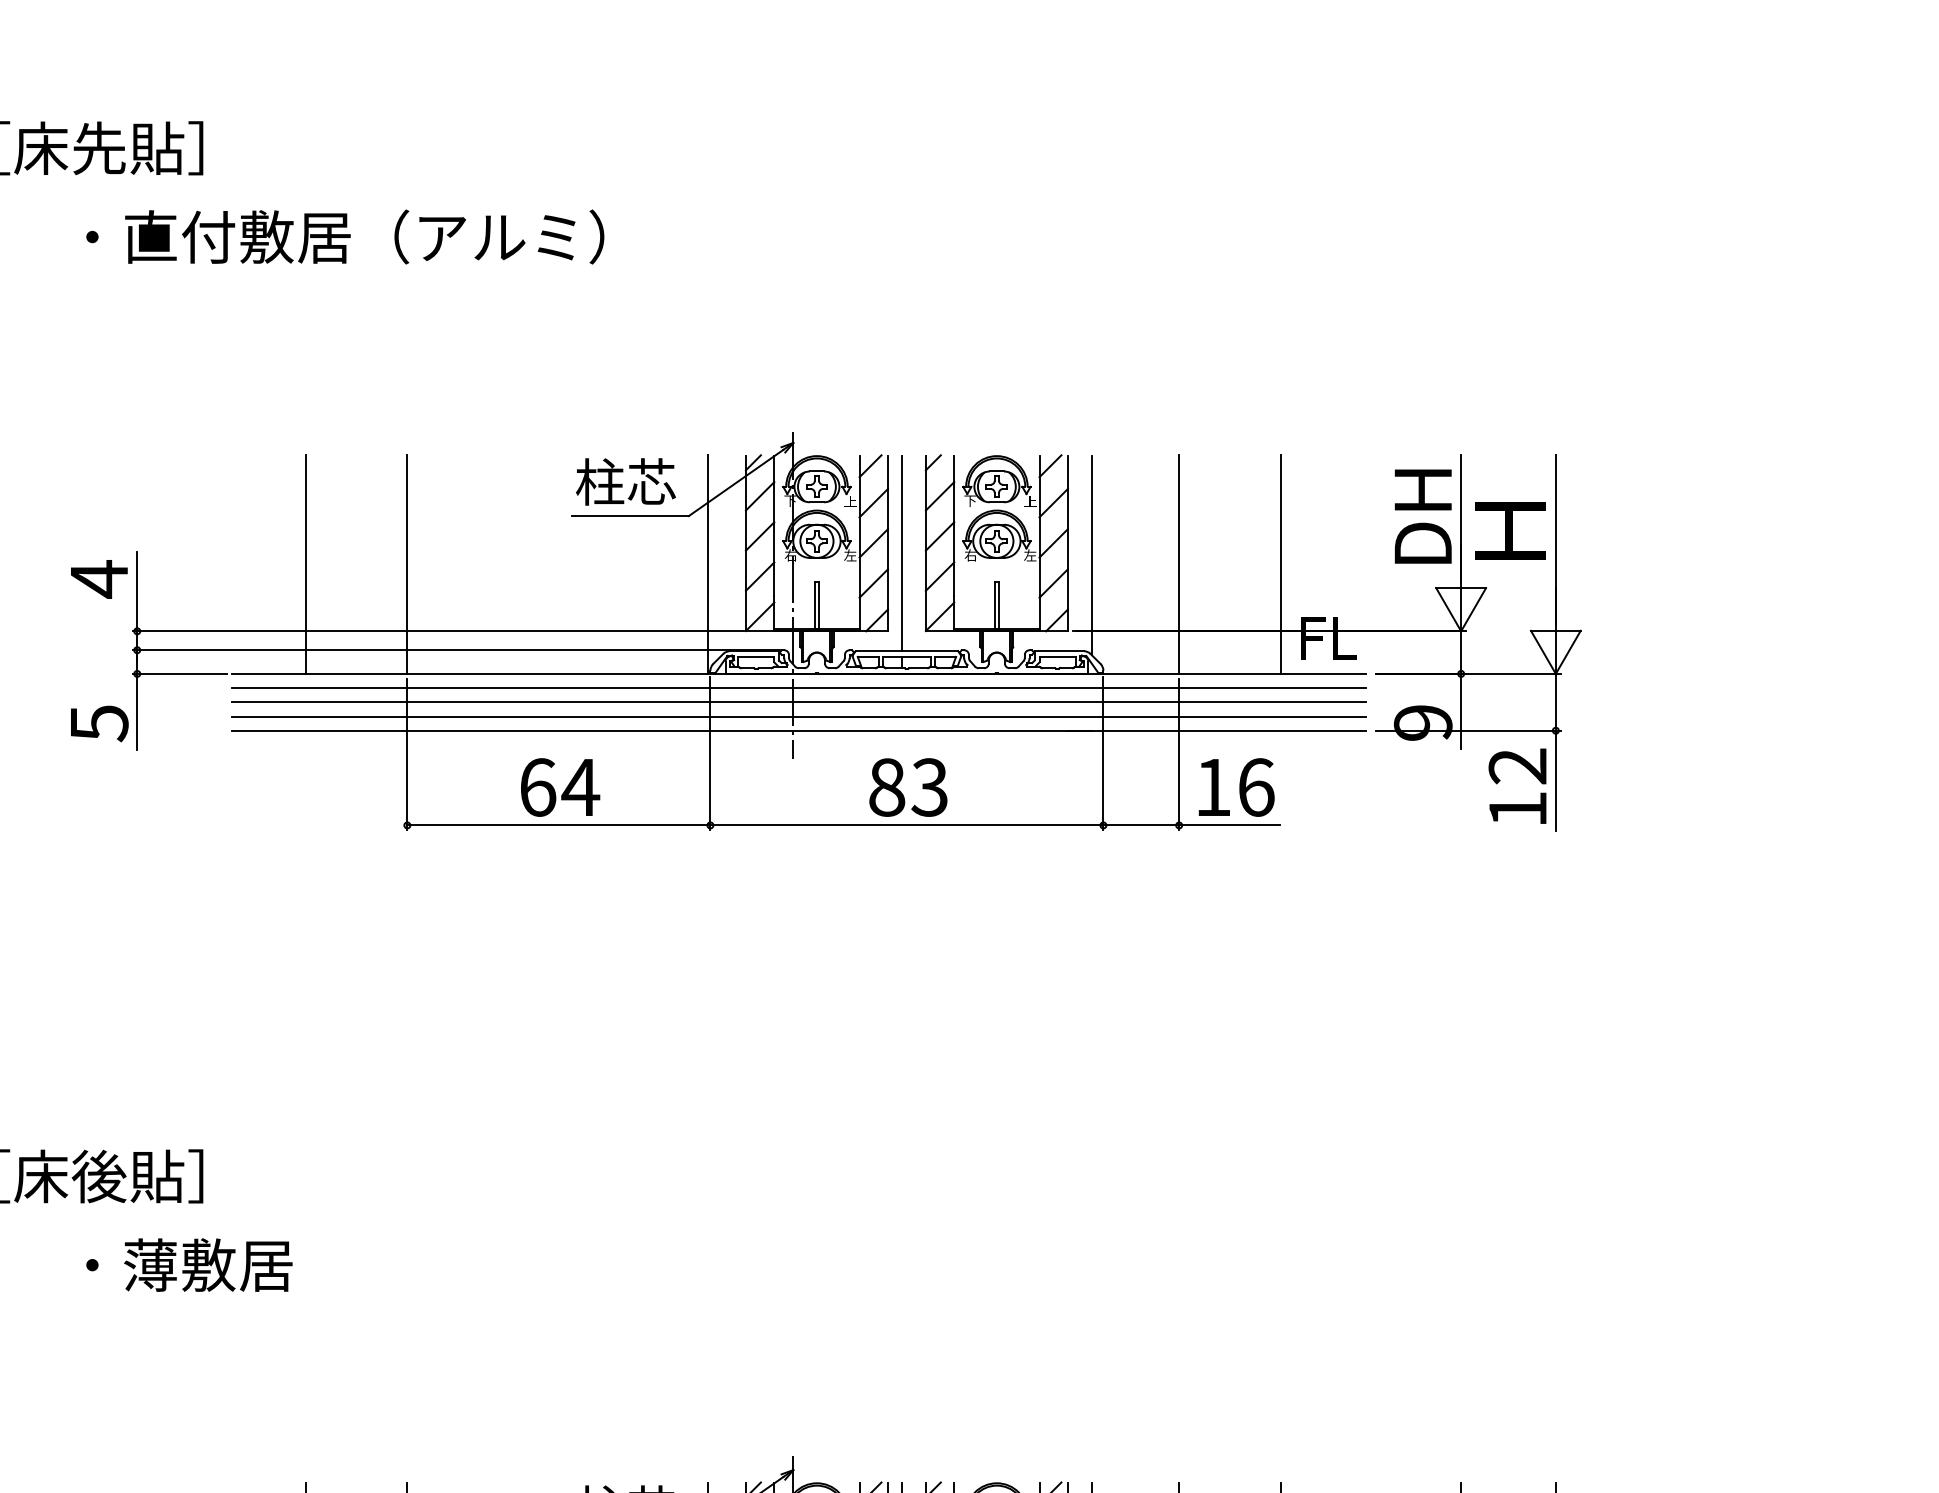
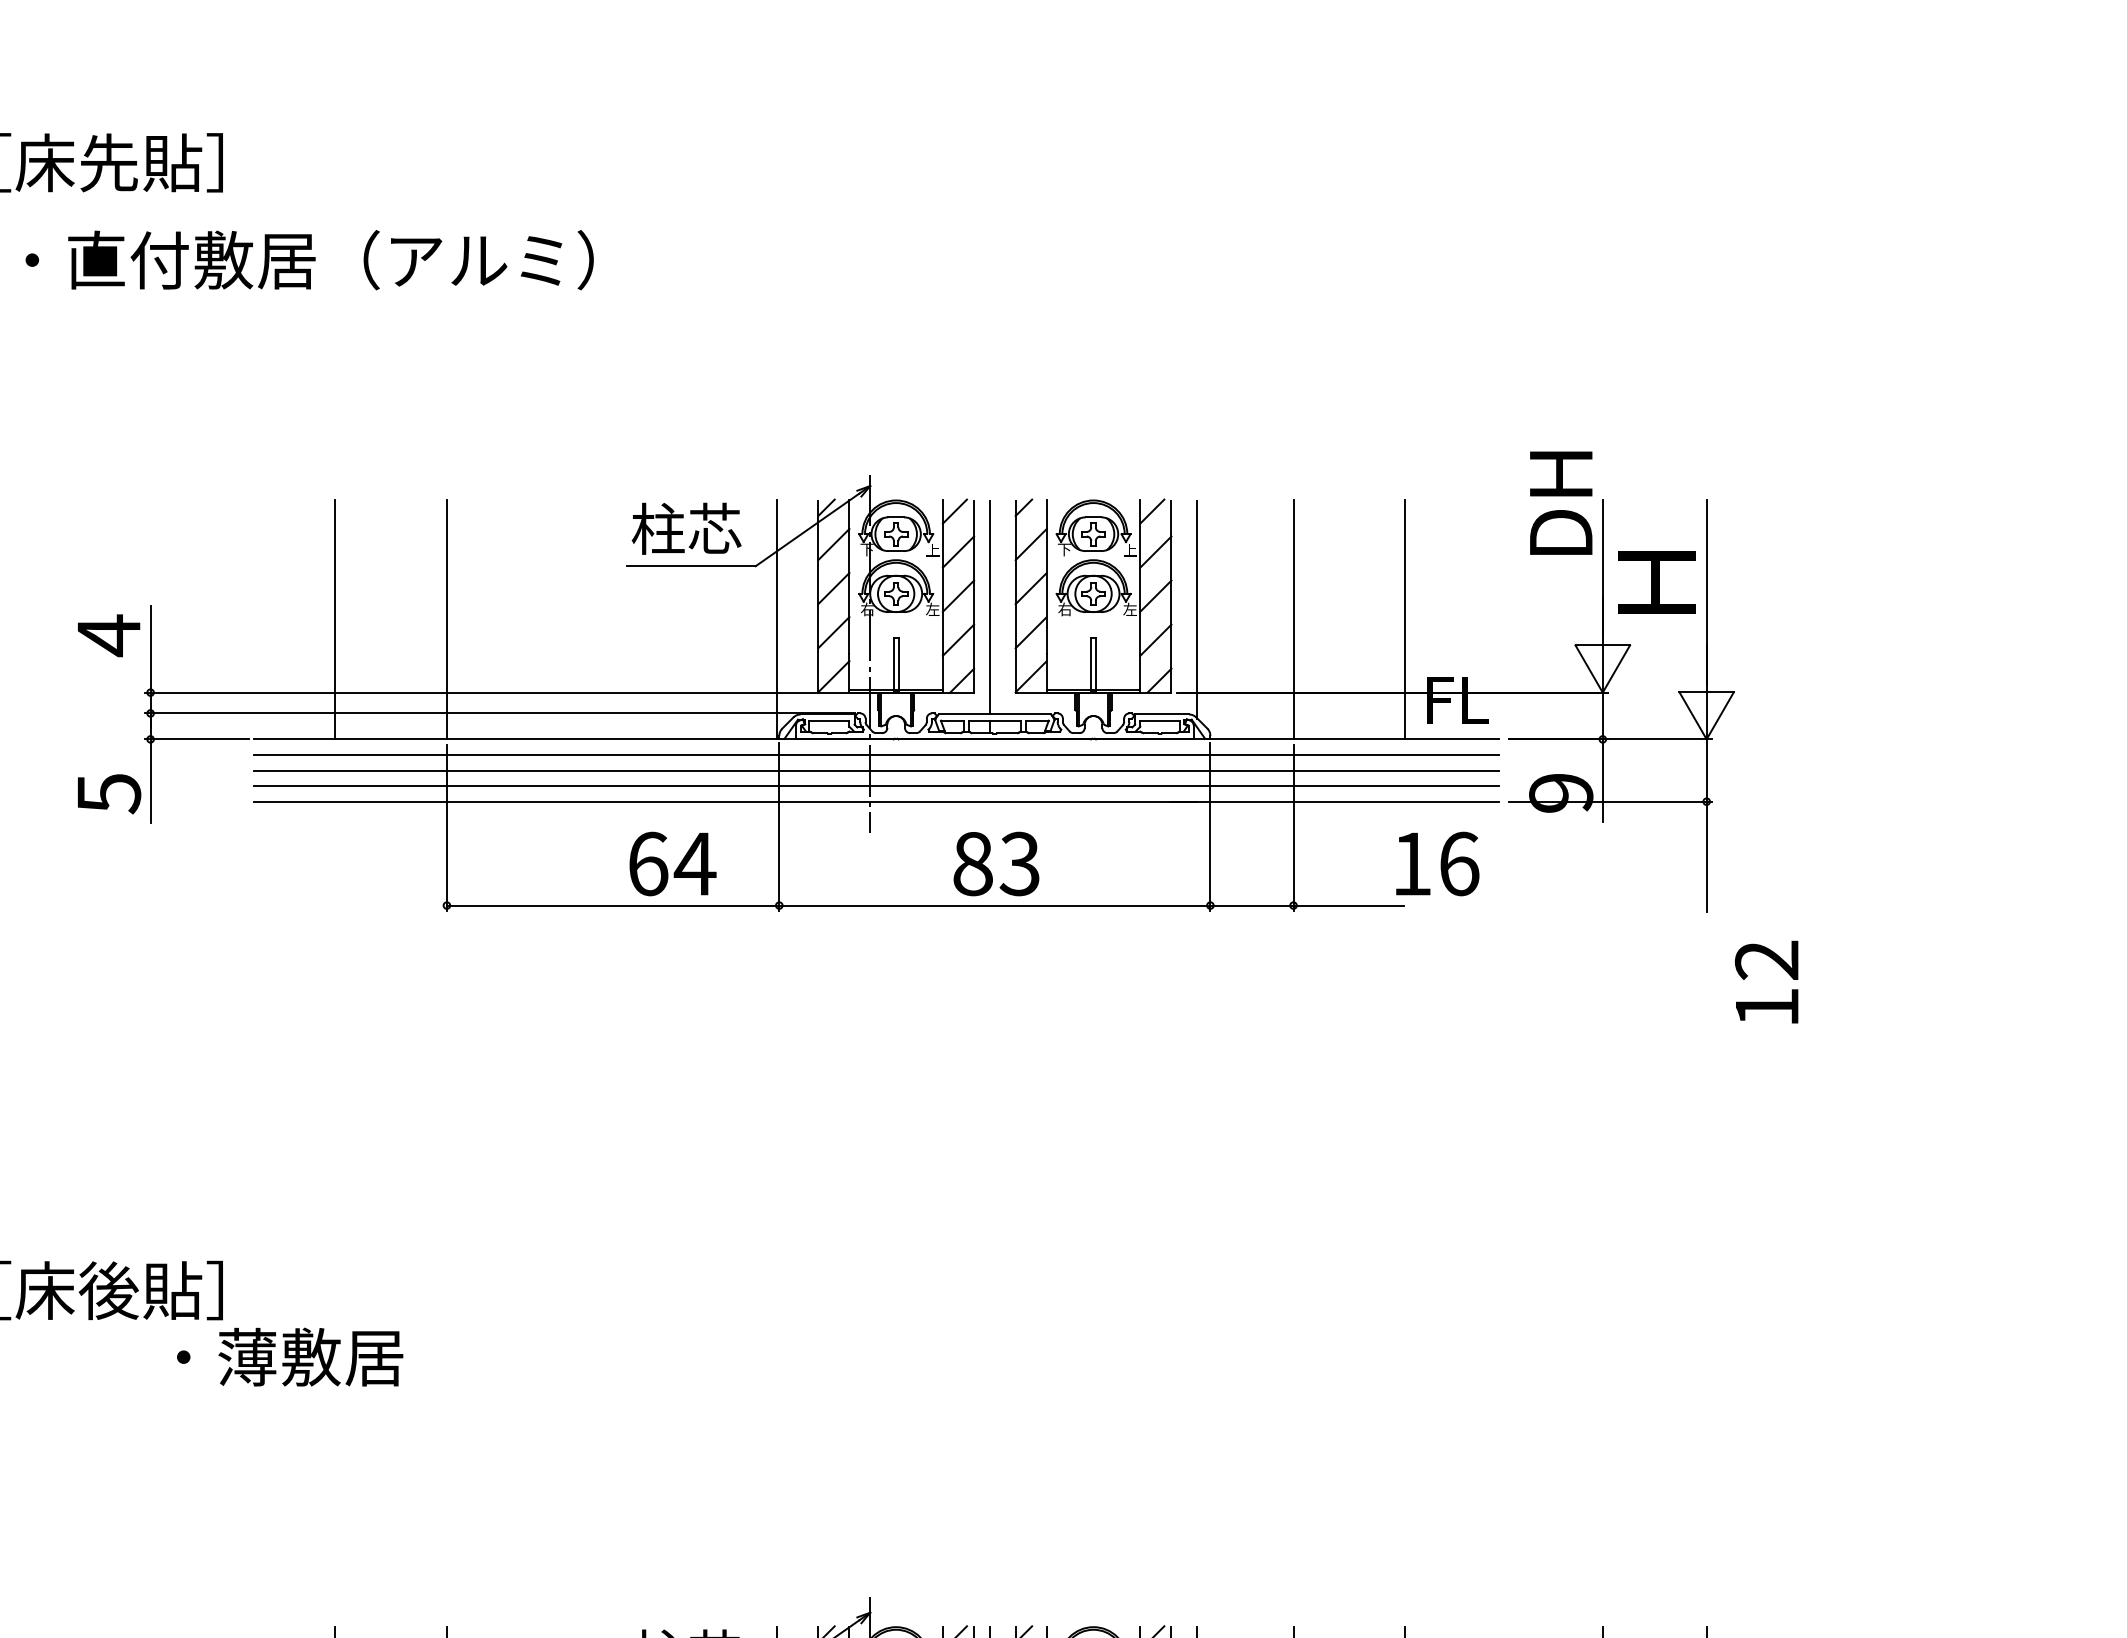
text: (345, 236) -> (309, 259), moved
text: (1422, 516) -> (1560, 503), moved
text: (1517, 785) -> (1766, 981), moved
text: (560, 787) -> (673, 863), moved
text: (1236, 787) -> (1437, 863), moved
text: (189, 1264) -> (290, 1356), moved

